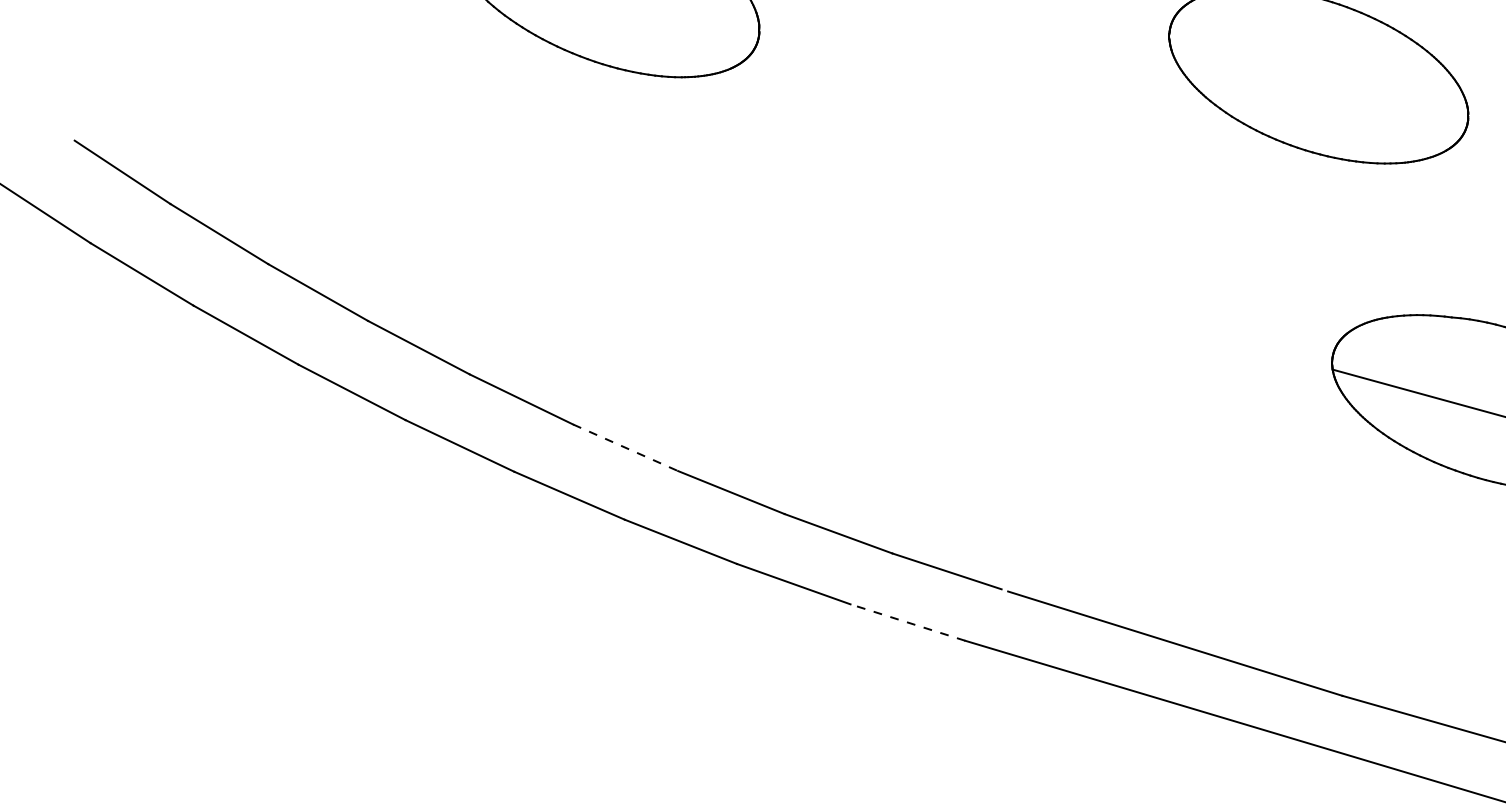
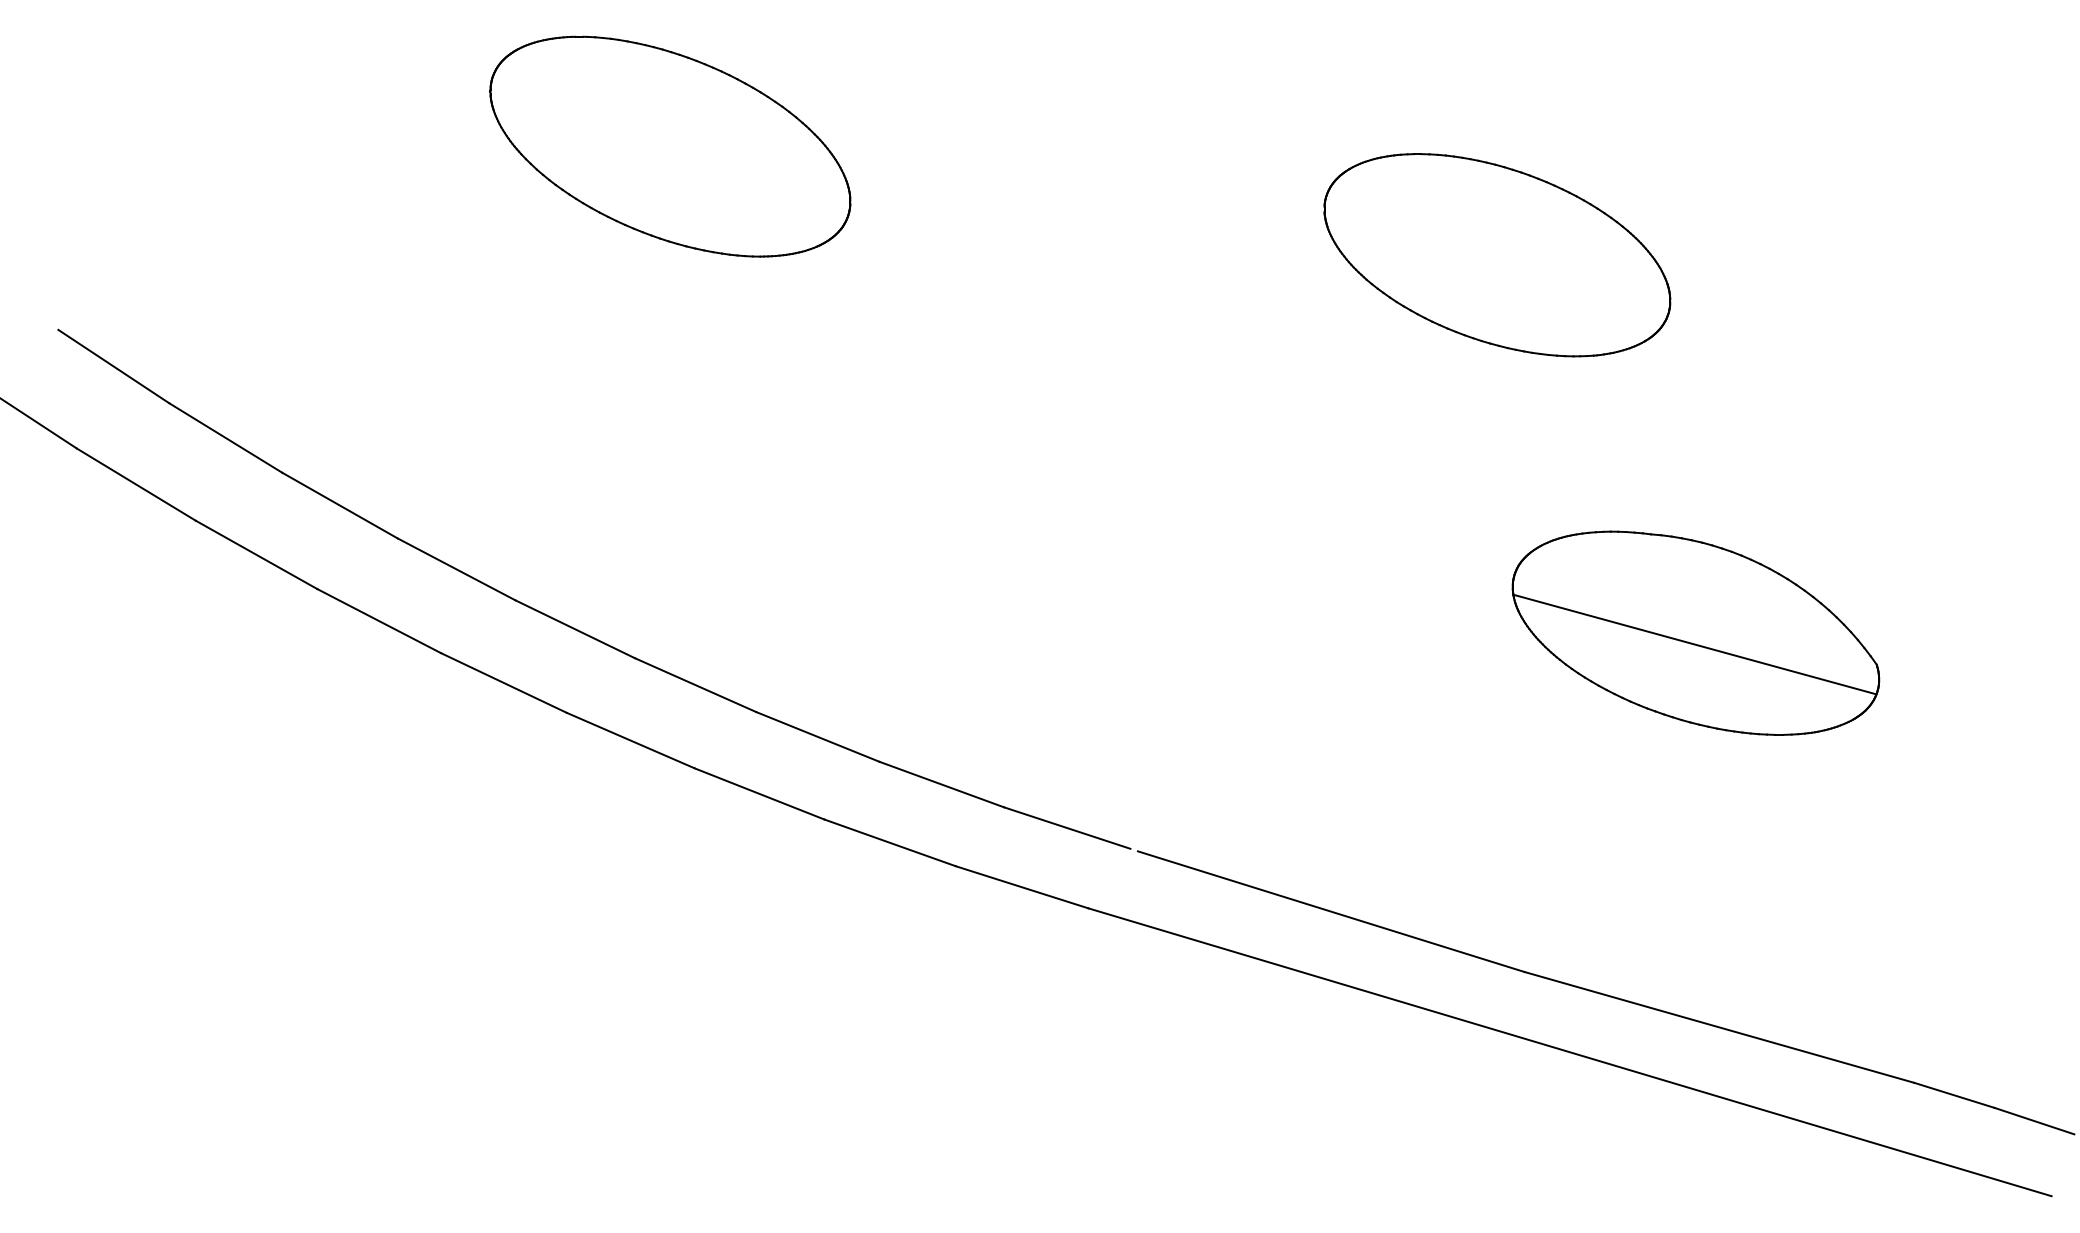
line: (626, 448) -> (696, 685), dashed -> solid
line: (908, 622) -> (1022, 887), dashed -> solid

